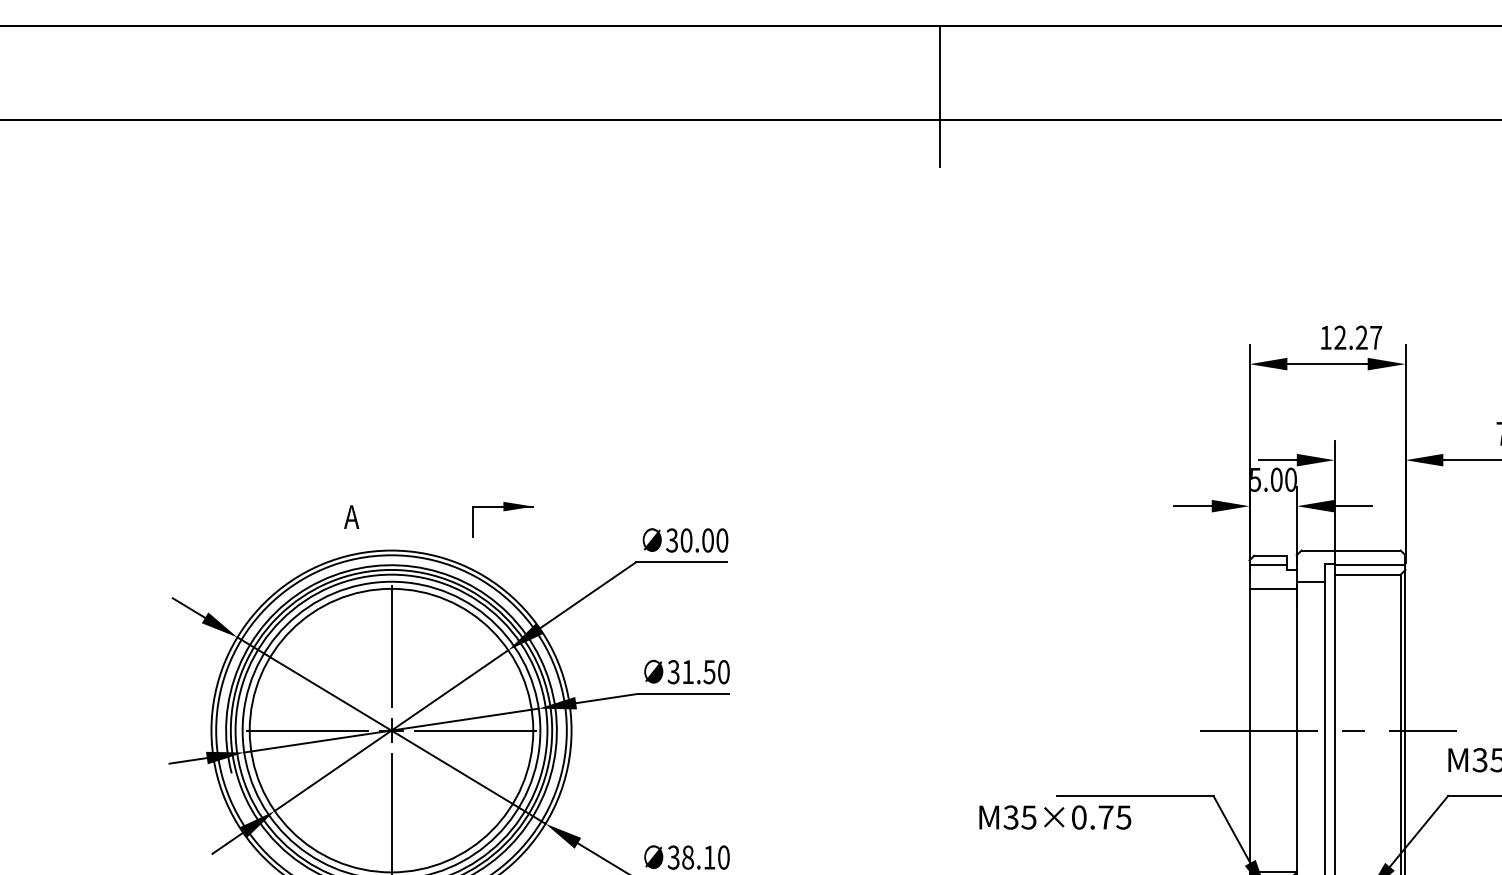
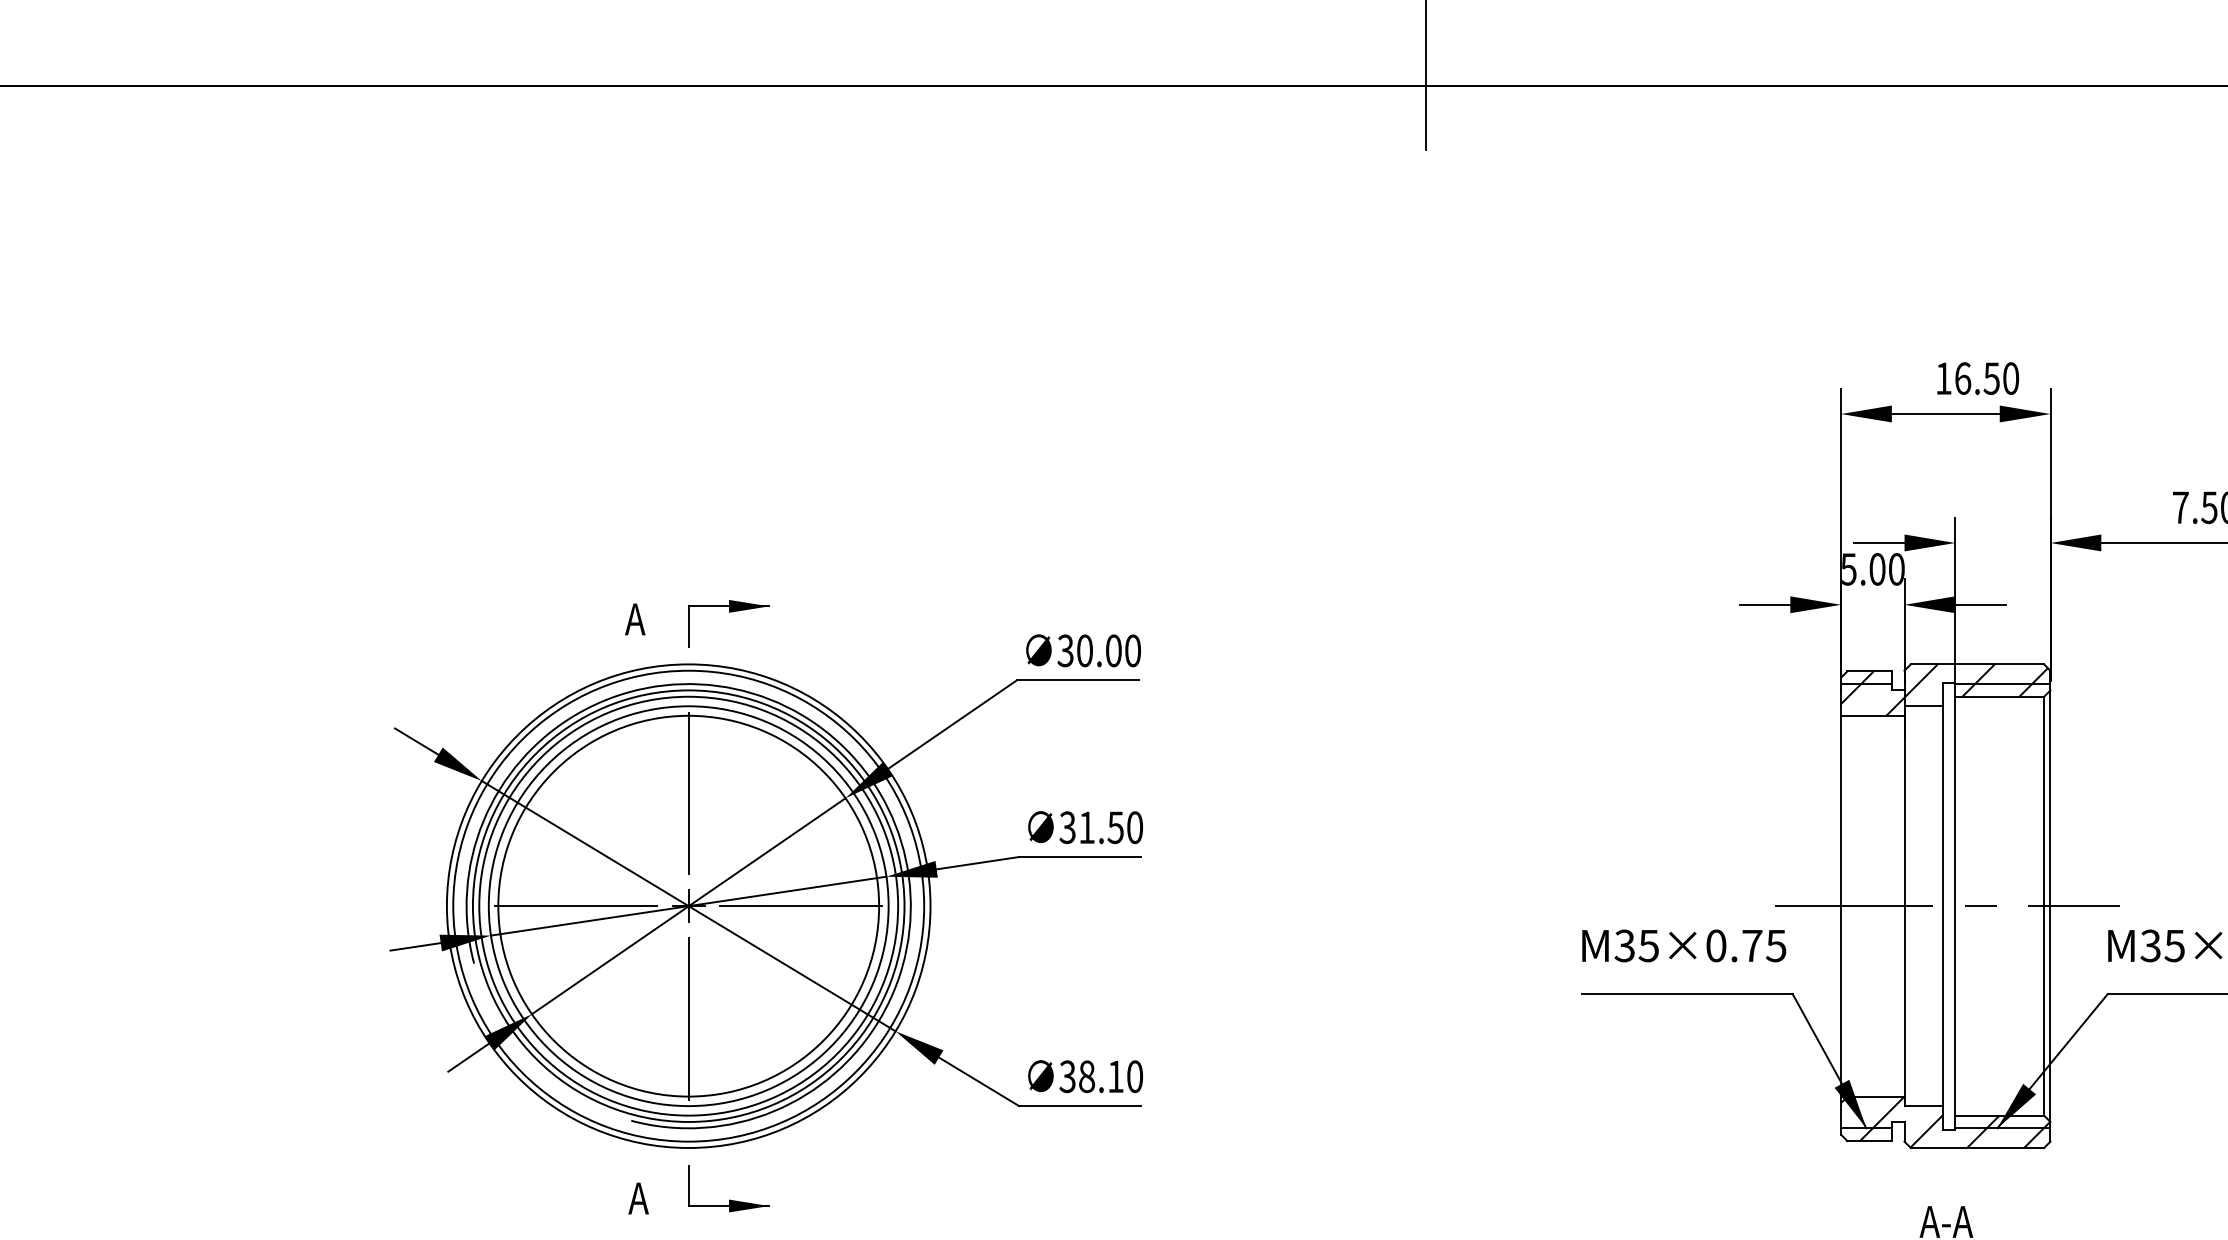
text: (1358, 337) -> (1987, 378), 12.27 -> 16.50
part: (503, 511) -> (729, 612), moved
hatch: (1326, 569) -> (1944, 689), added
text: (1055, 817) -> (1684, 945), moved

